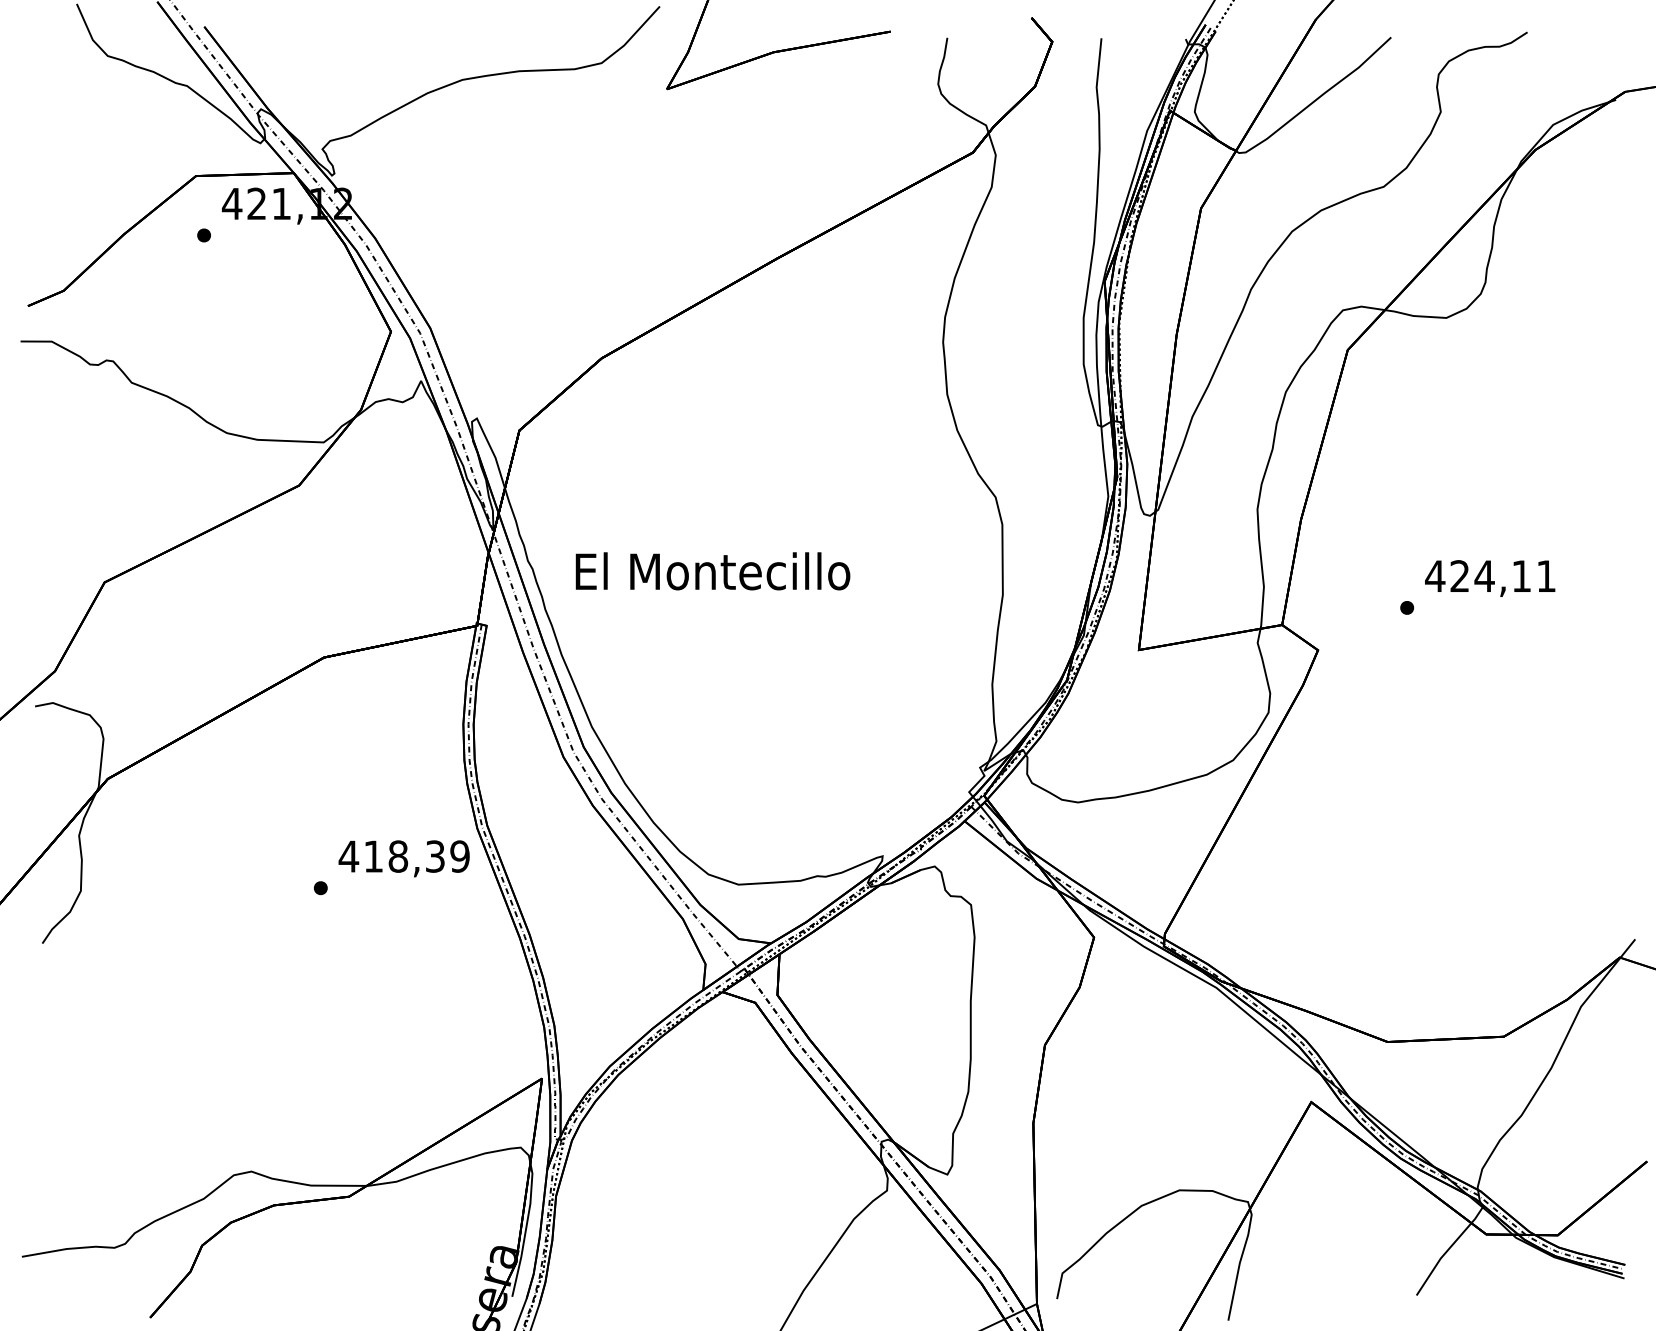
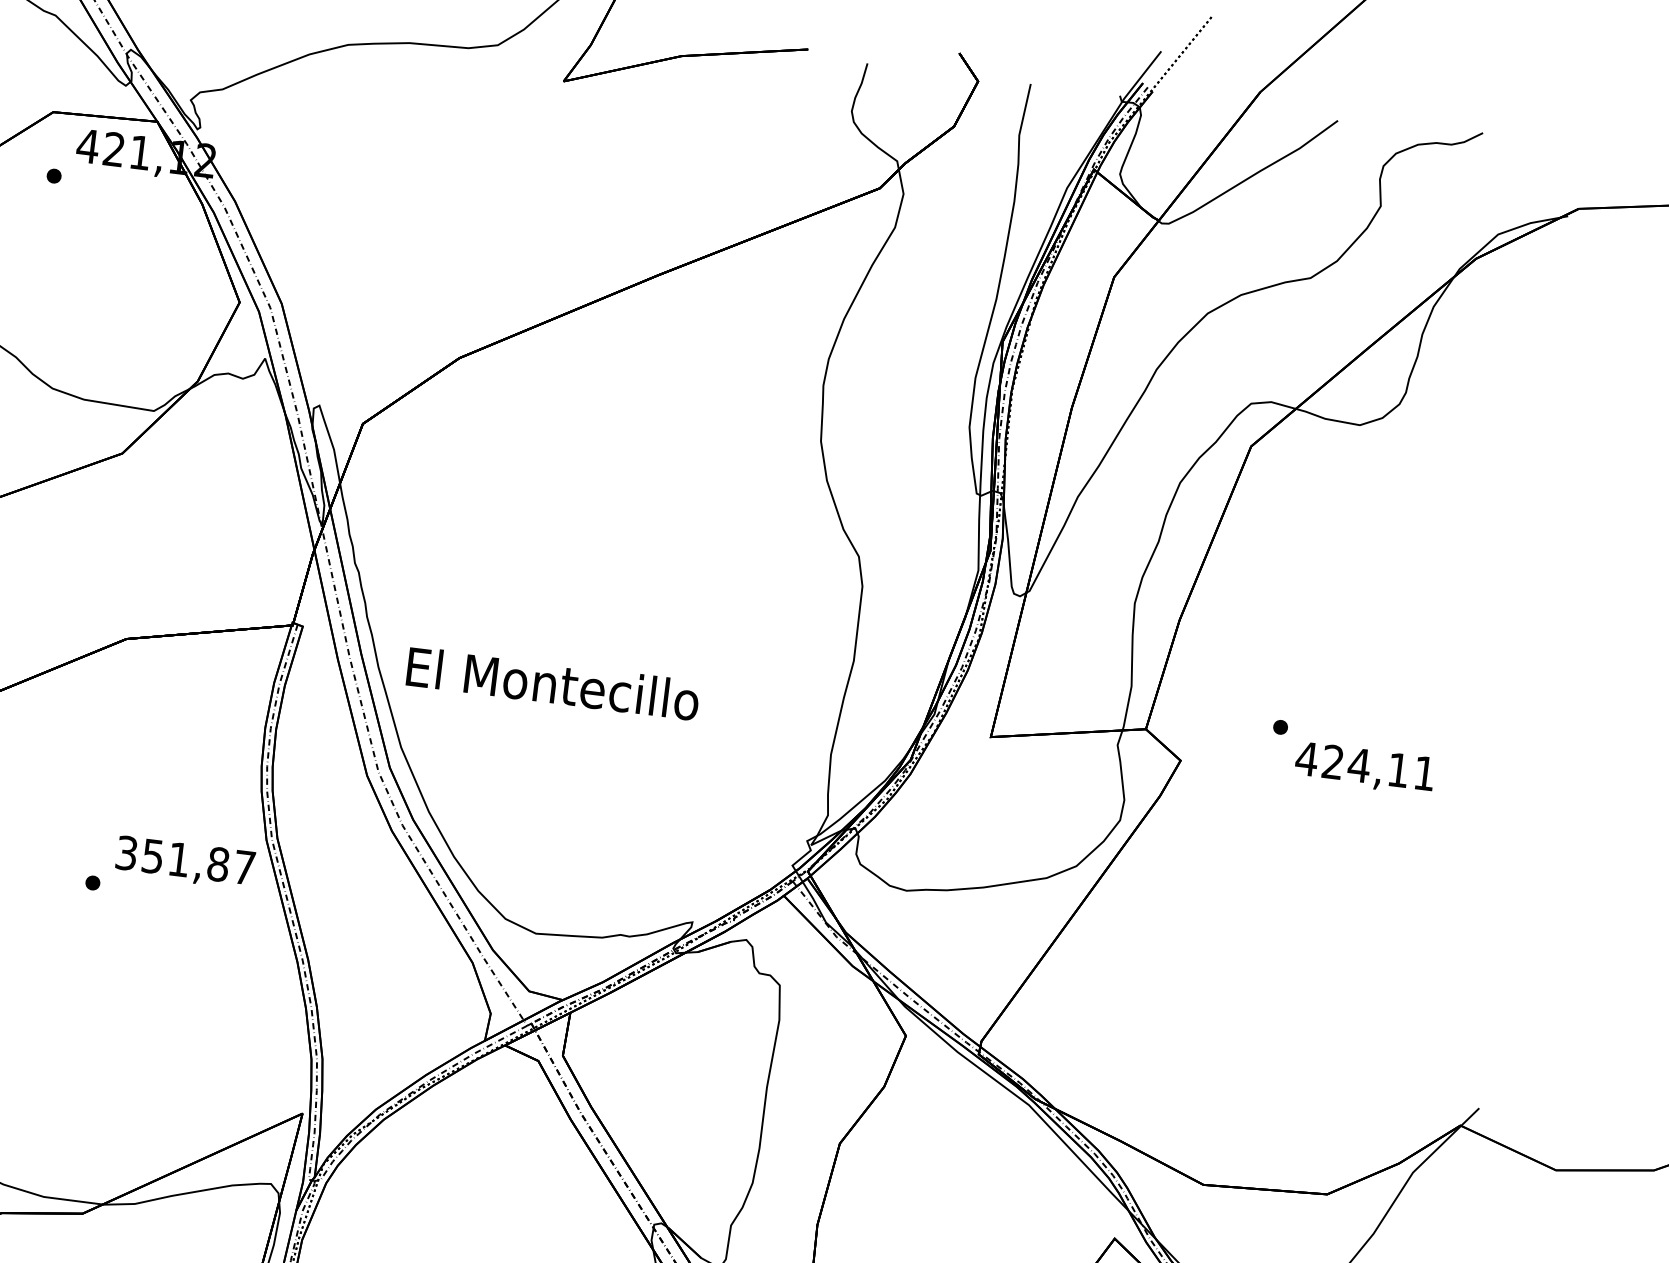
text: (712, 571) -> (552, 683), moved
text: (1490, 578) -> (1365, 768), moved
text: (403, 856) -> (184, 860), 418,39 -> 351,87

